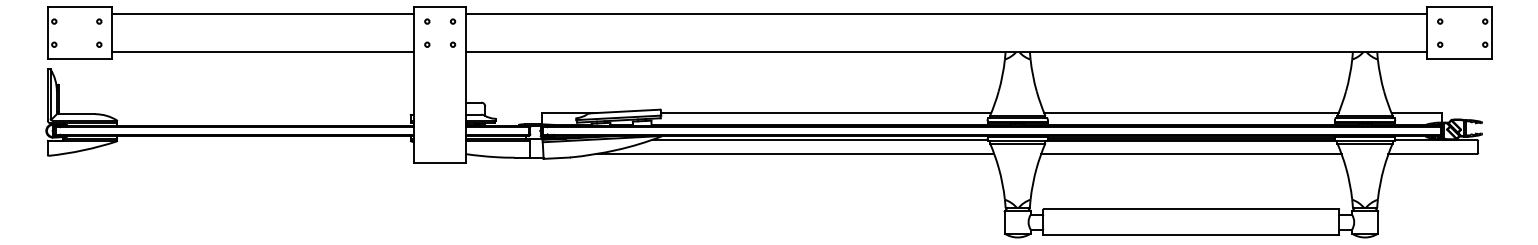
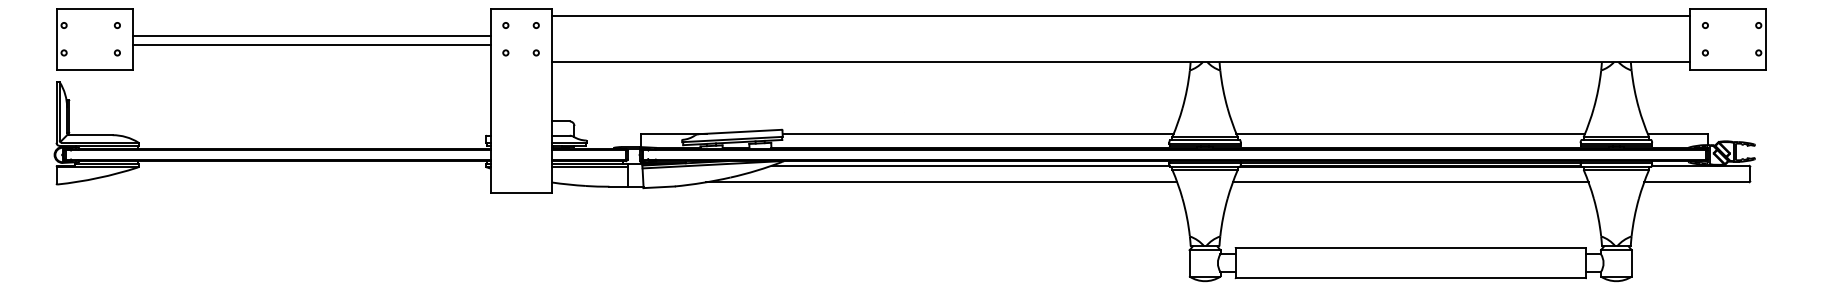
line: (263, 13) -> (311, 45), moved
line: (263, 52) -> (311, 36), moved

